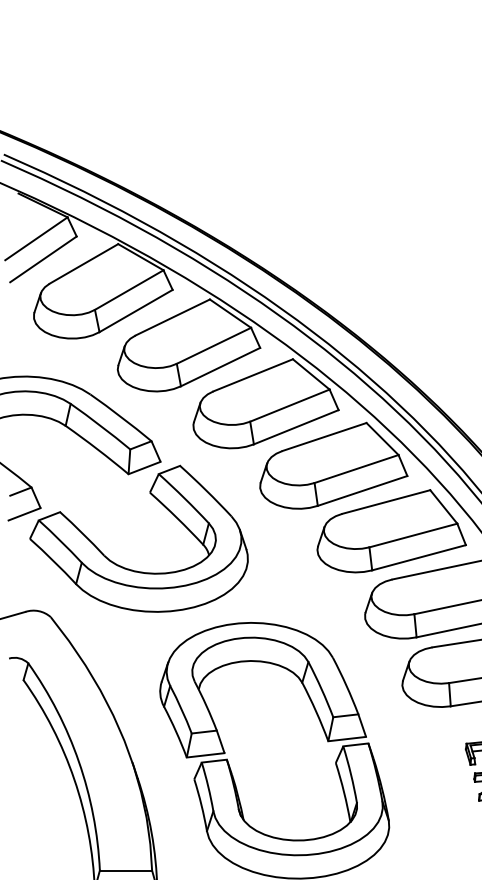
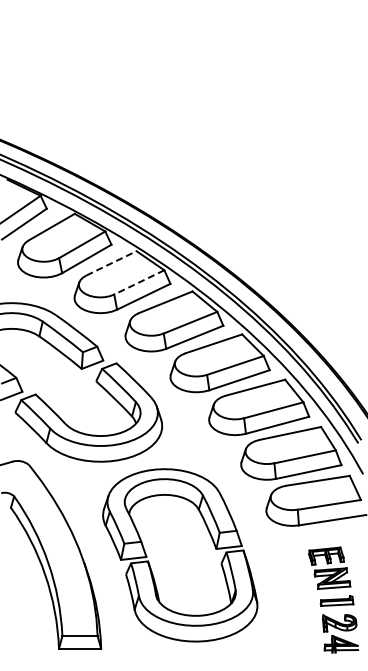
line: (172, 317) -> (111, 263), solid -> dashed
line: (214, 345) -> (139, 282), solid -> dashed

